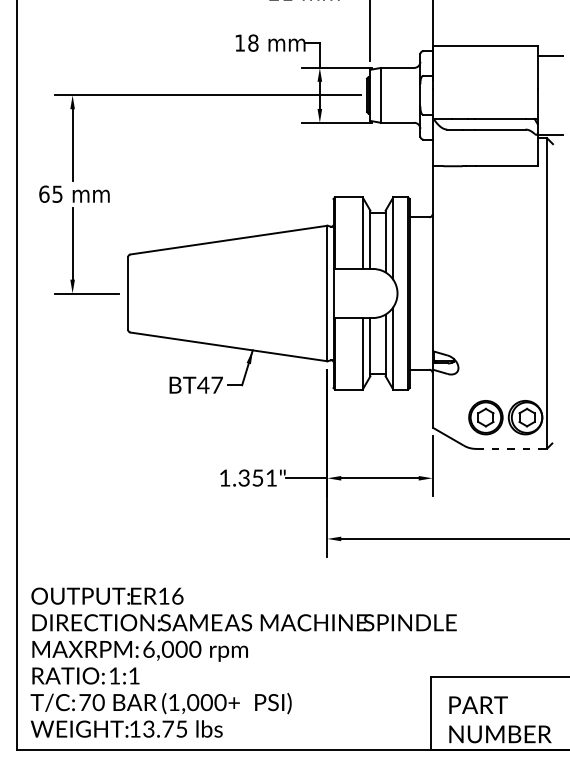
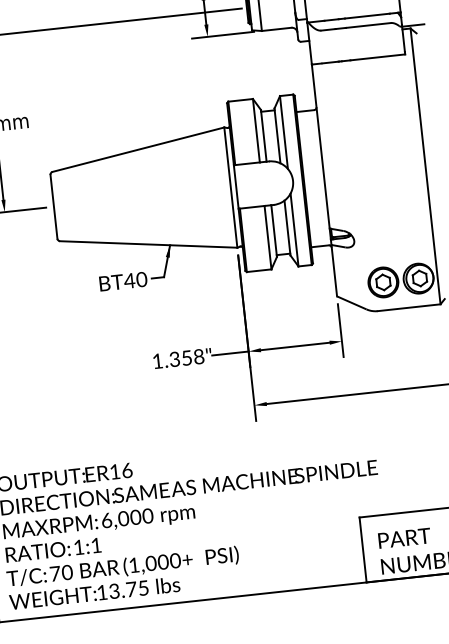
text: (217, 384) -> (142, 278), BT47 -> BT40
line: (511, 448) -> (409, 307), dashed -> solid
text: (271, 477) -> (198, 356), 1.351" -> 1.358"

